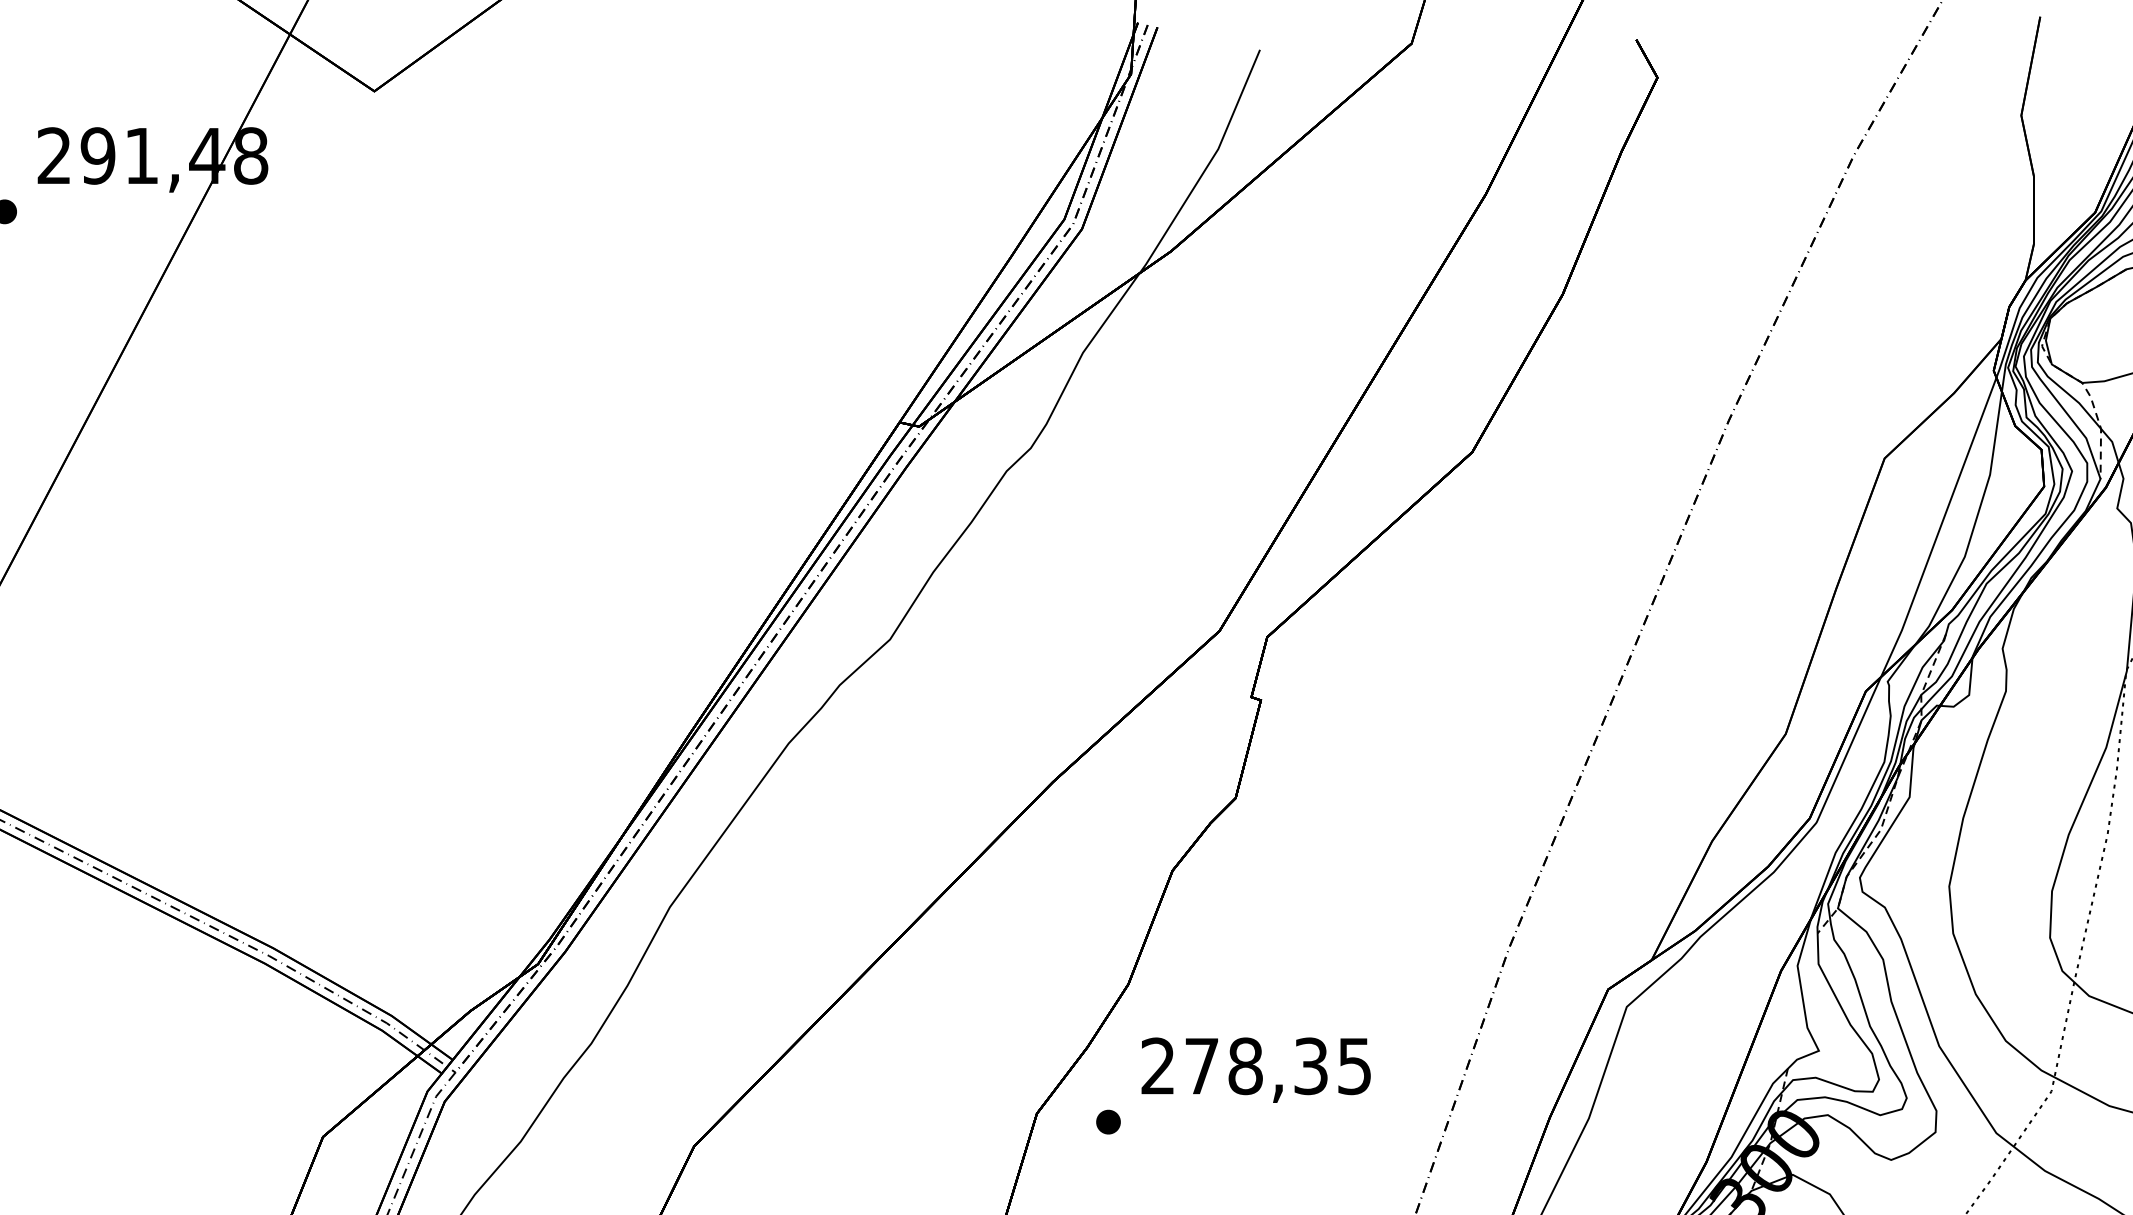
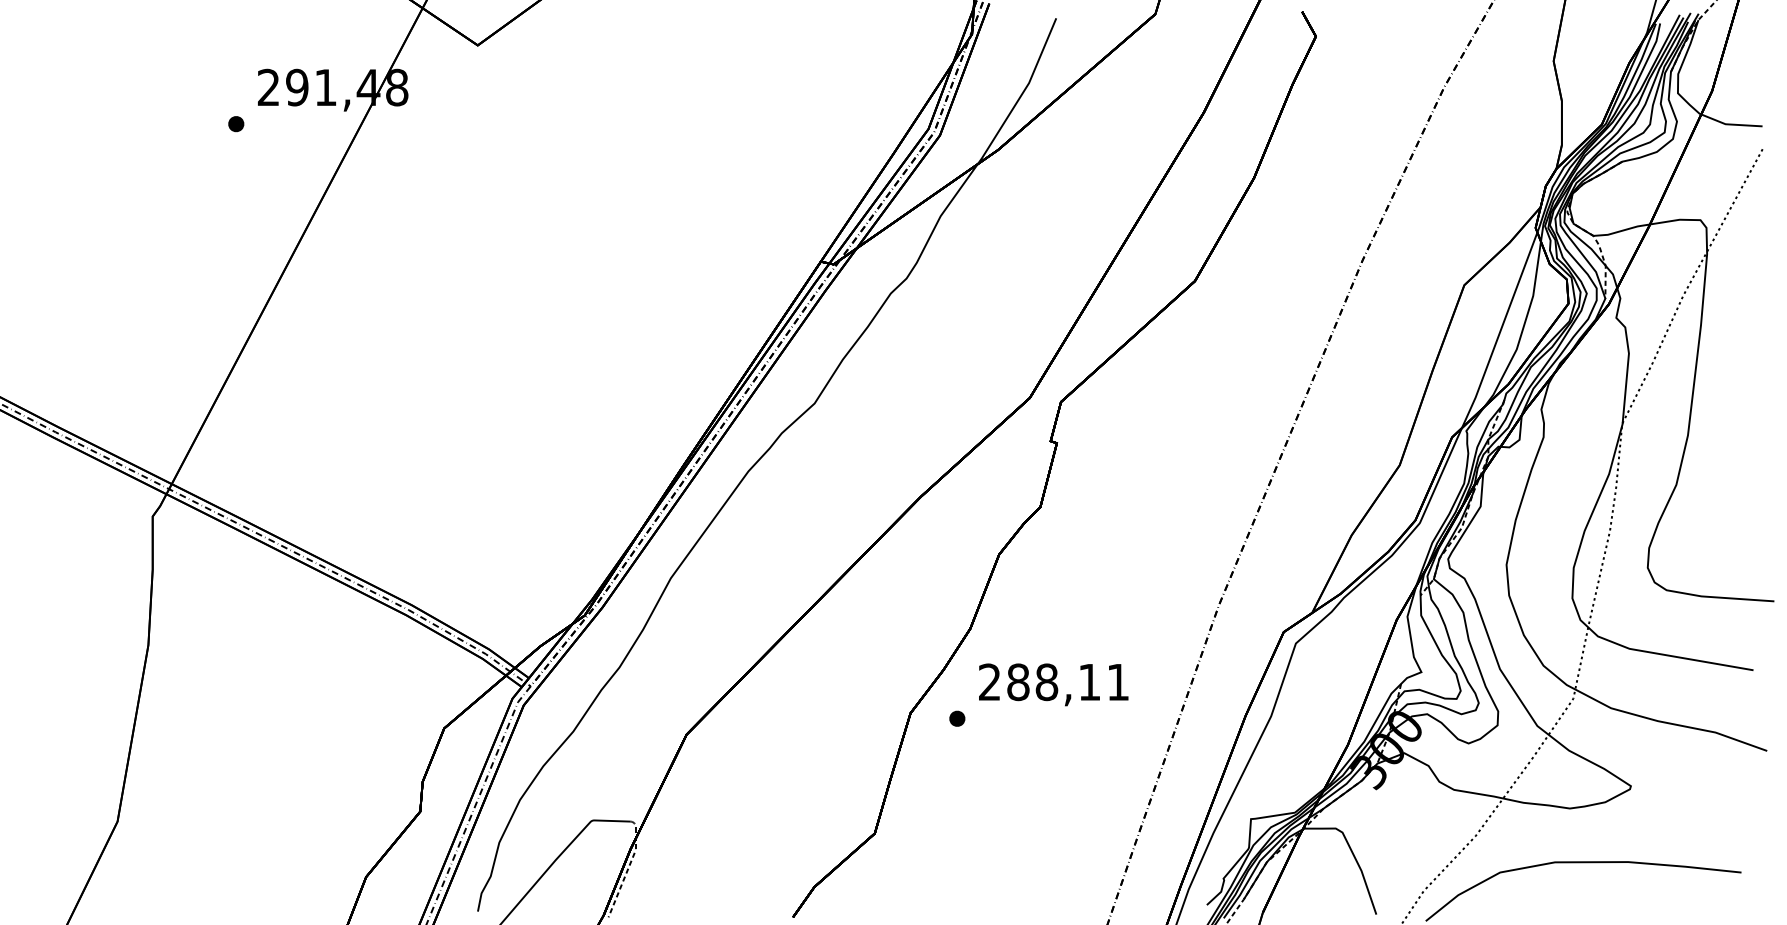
text: (1277, 1066) -> (1067, 682), 278,35 -> 288,11

